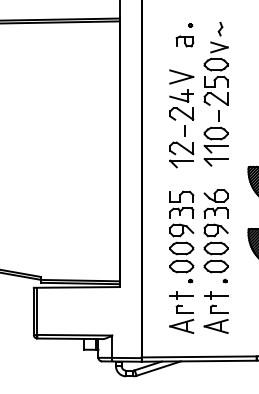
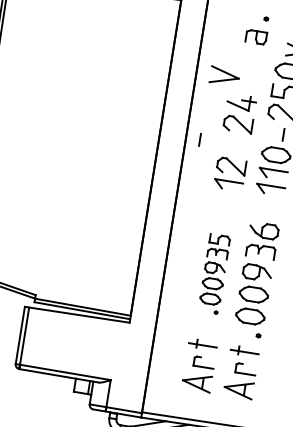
part: (181, 76) -> (224, 75), moved
line: (184, 130) -> (199, 138), moved
part: (181, 236) -> (214, 273), size x0.7

